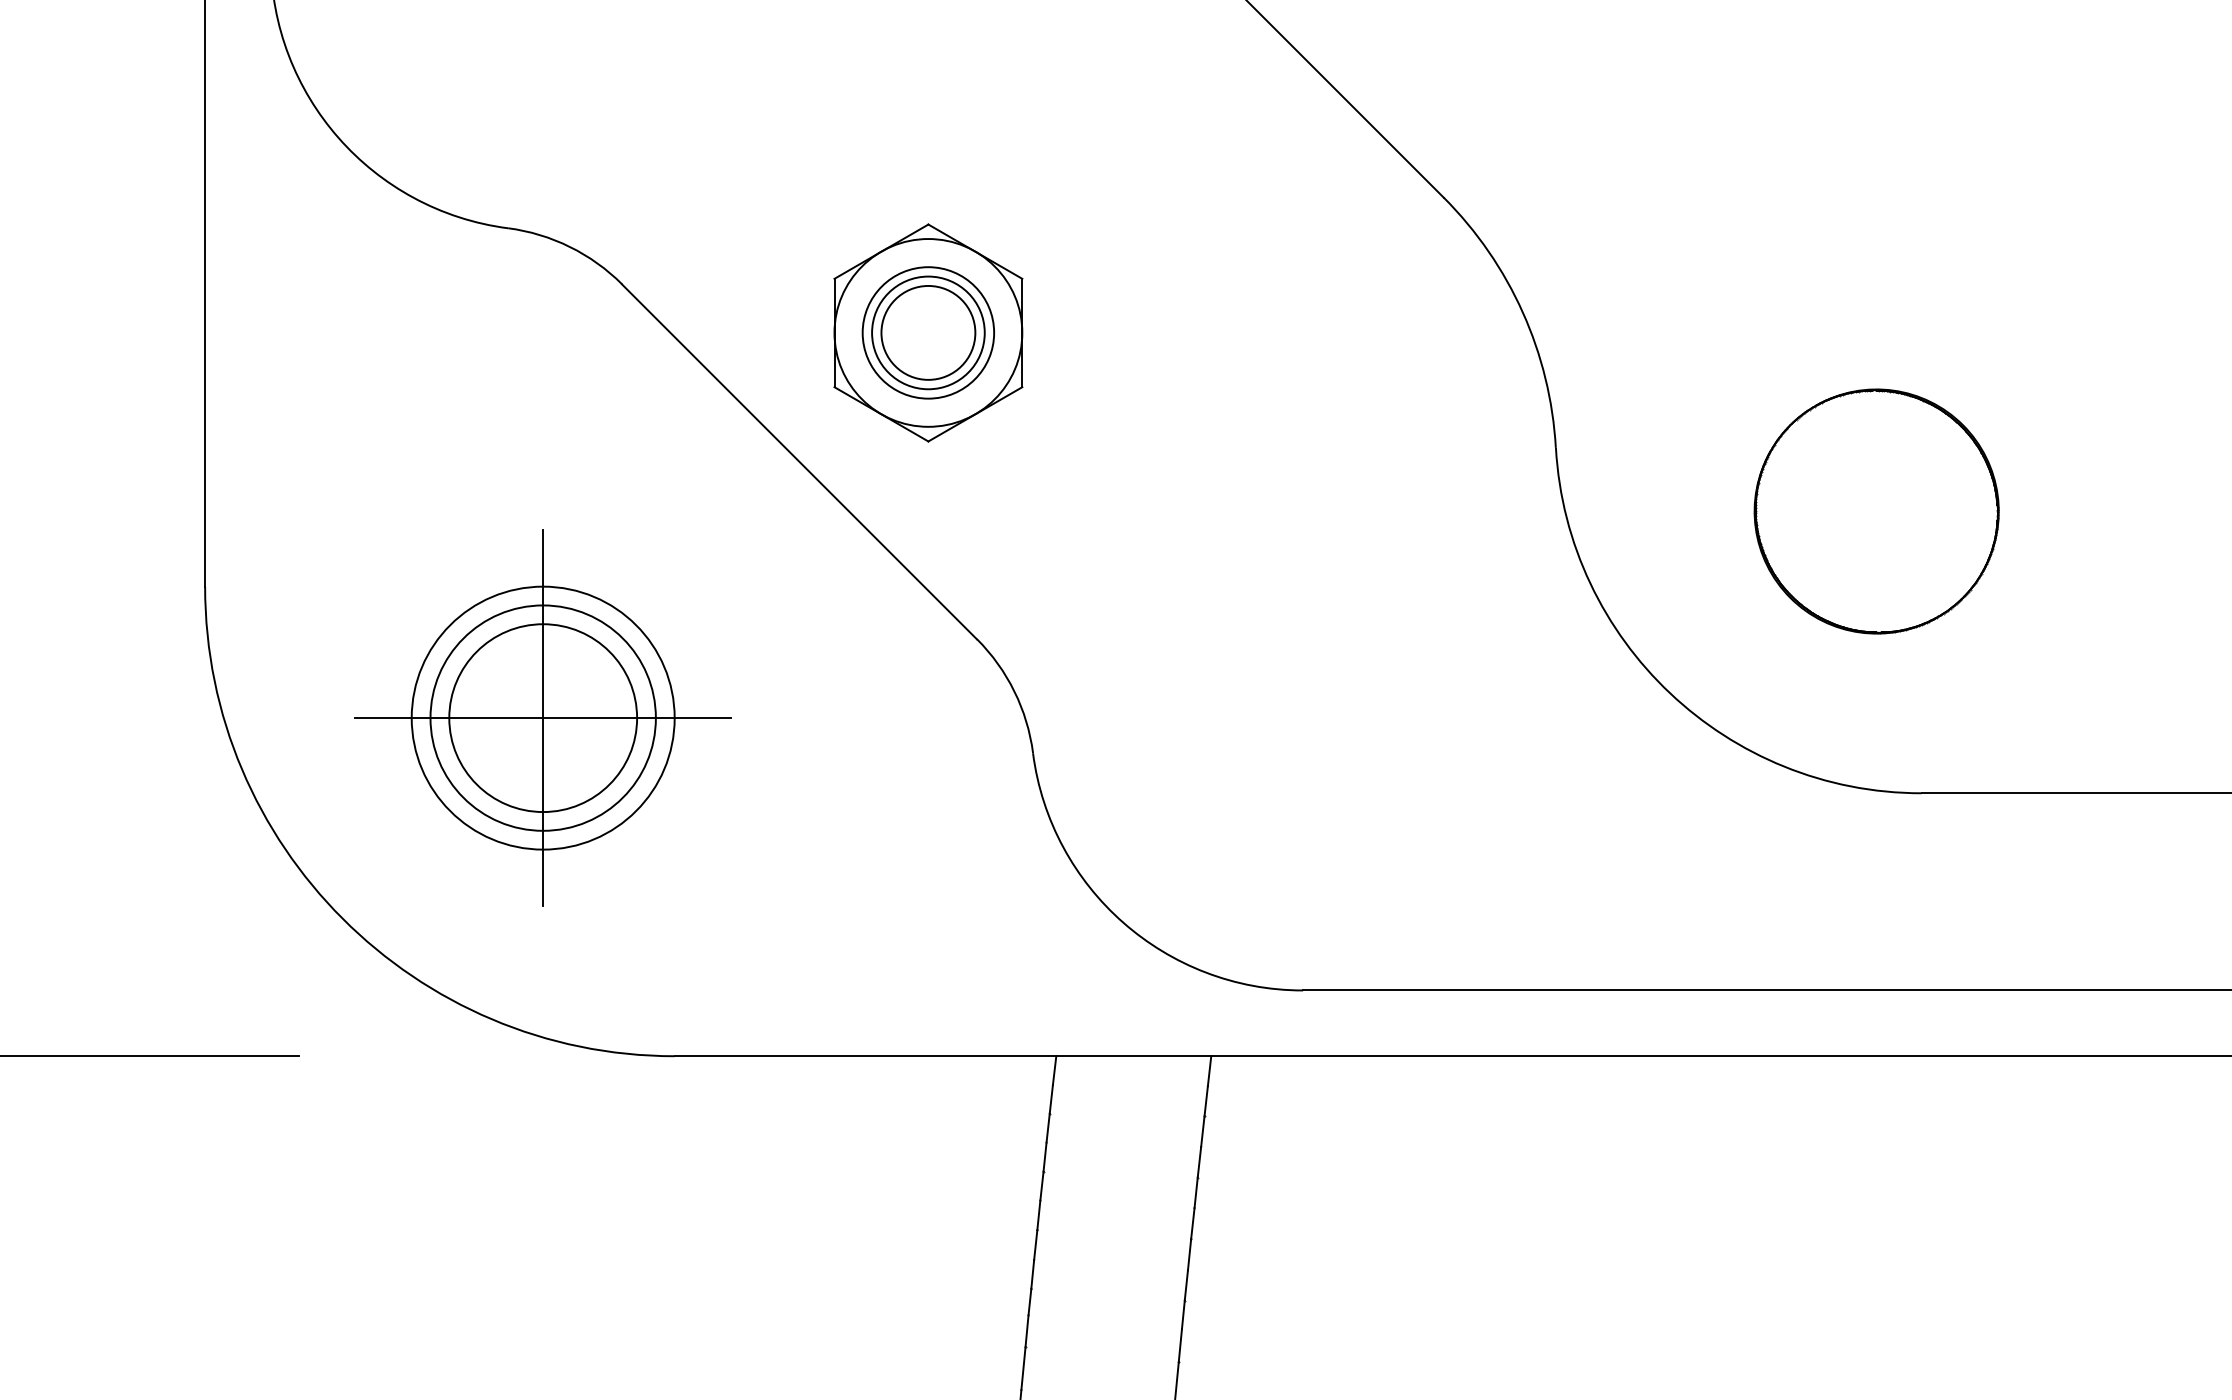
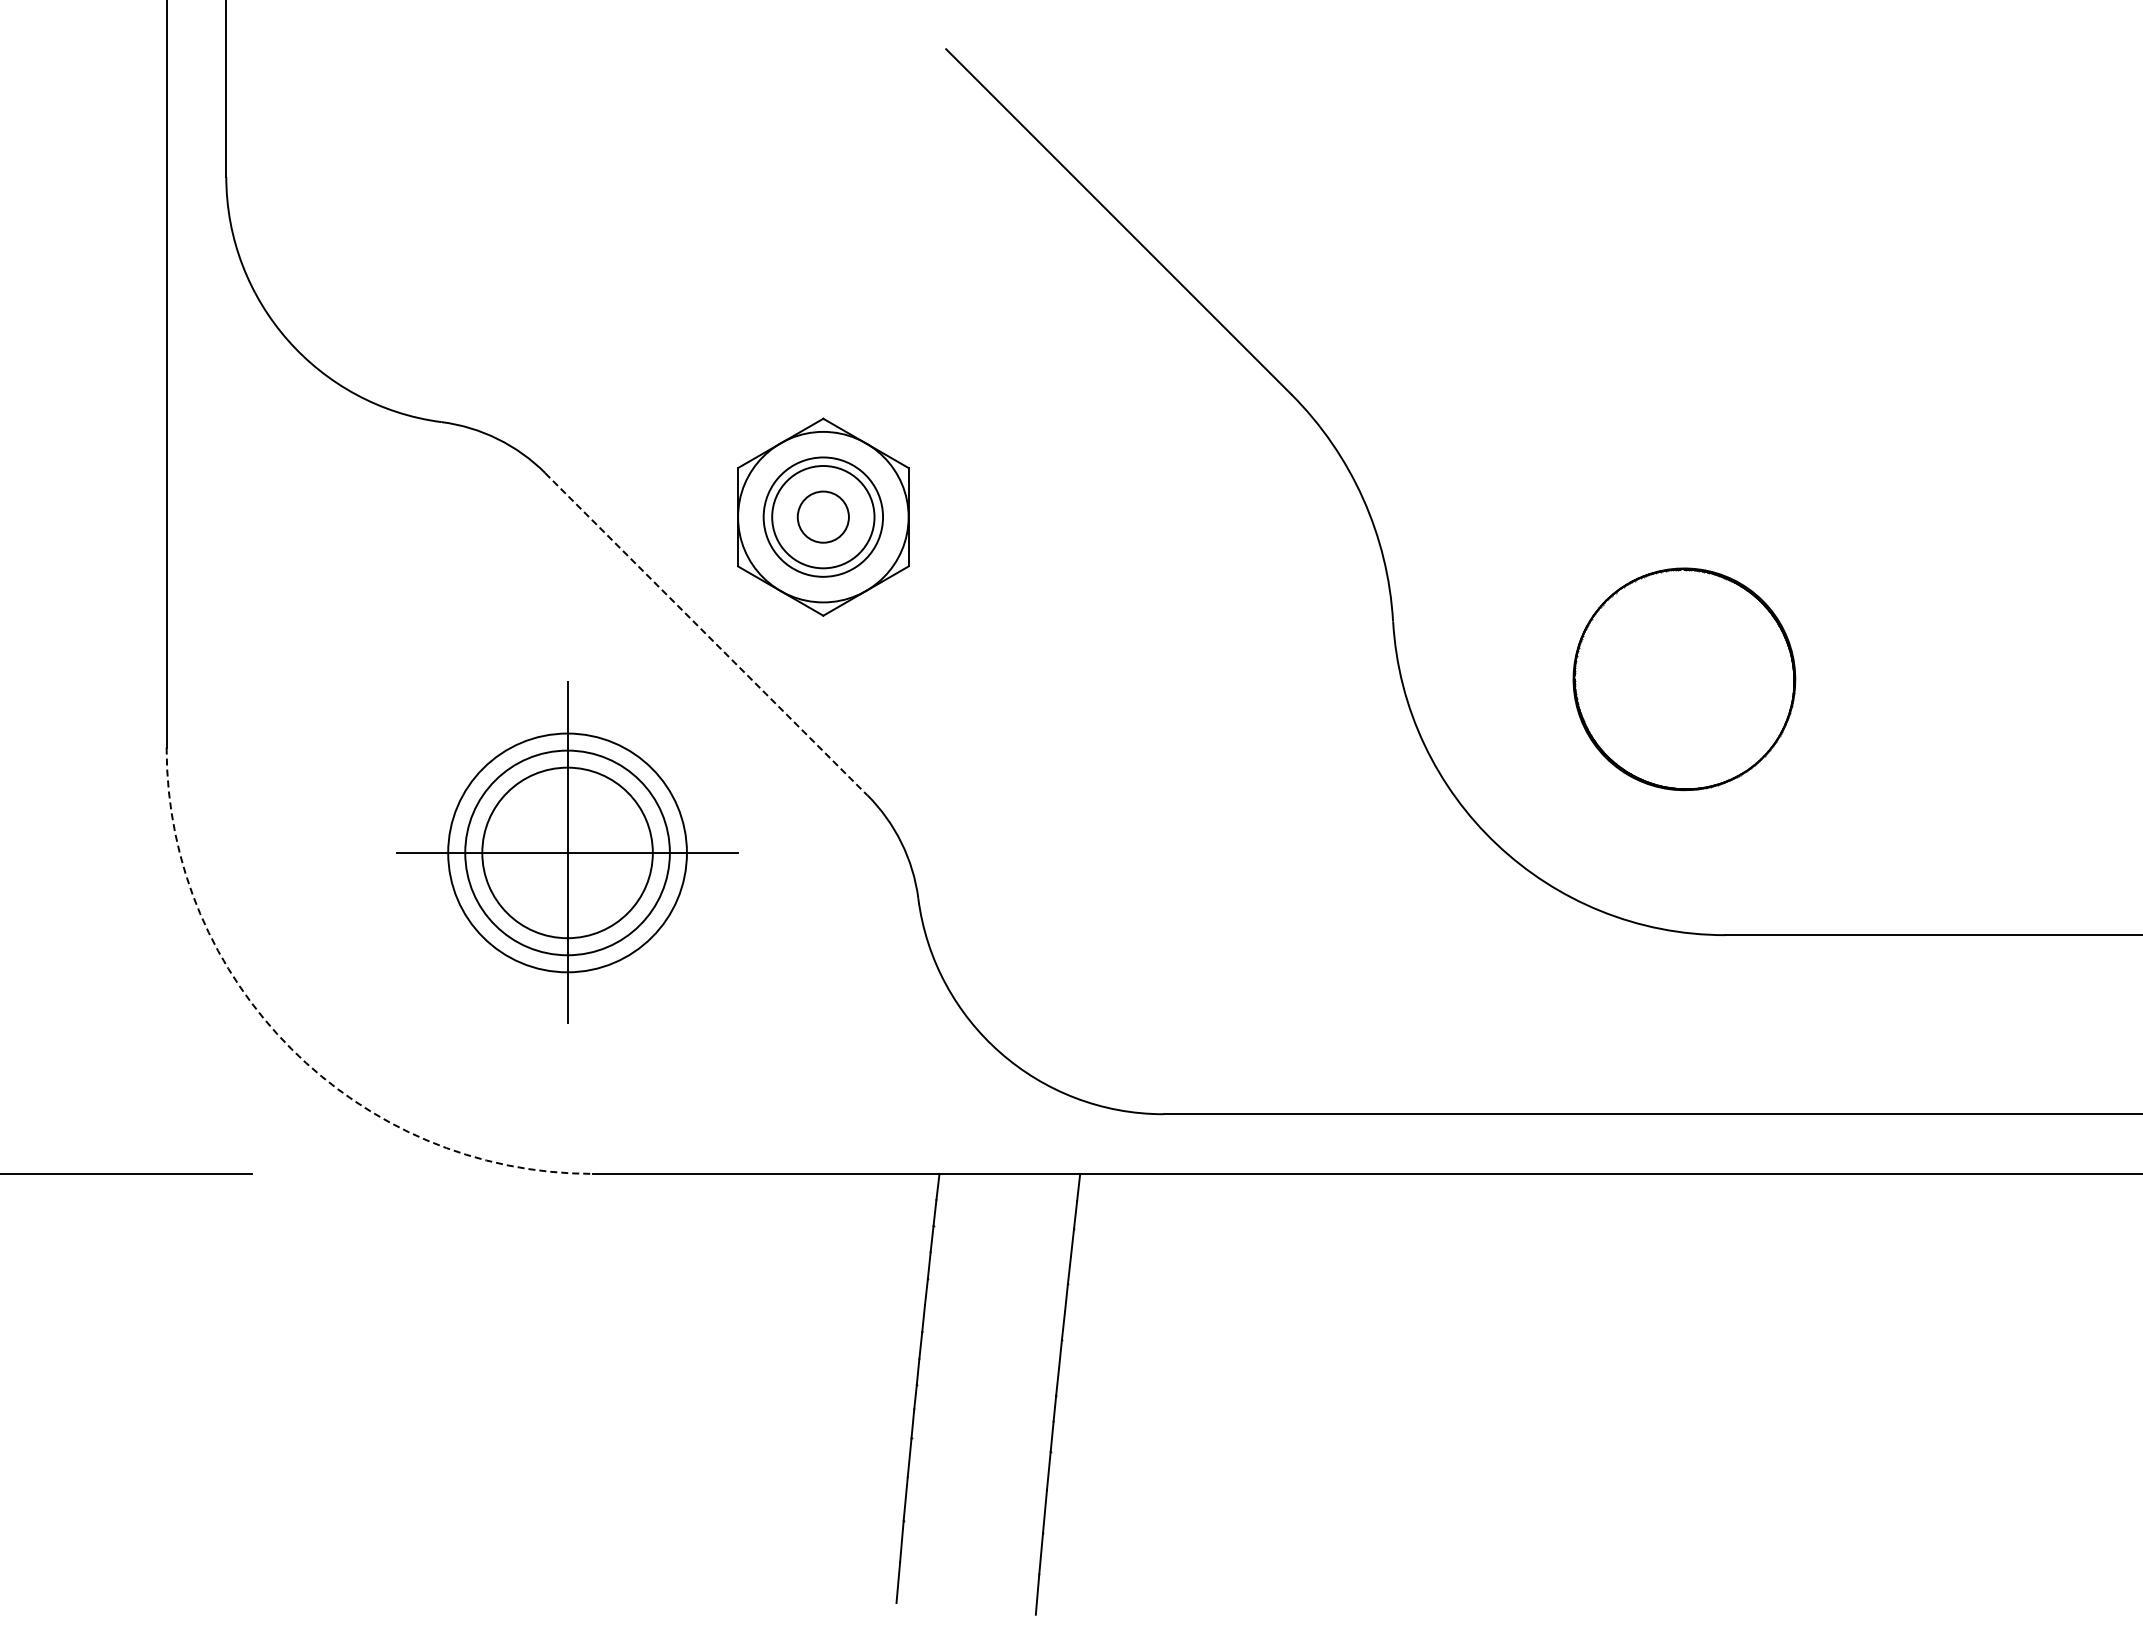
circle: (927, 332) -> (822, 516), size x0.6
line: (799, 462) -> (706, 634), solid -> dashed
part: (543, 717) -> (567, 852), moved
arc: (342, 919) -> (291, 1049), solid -> dashed

